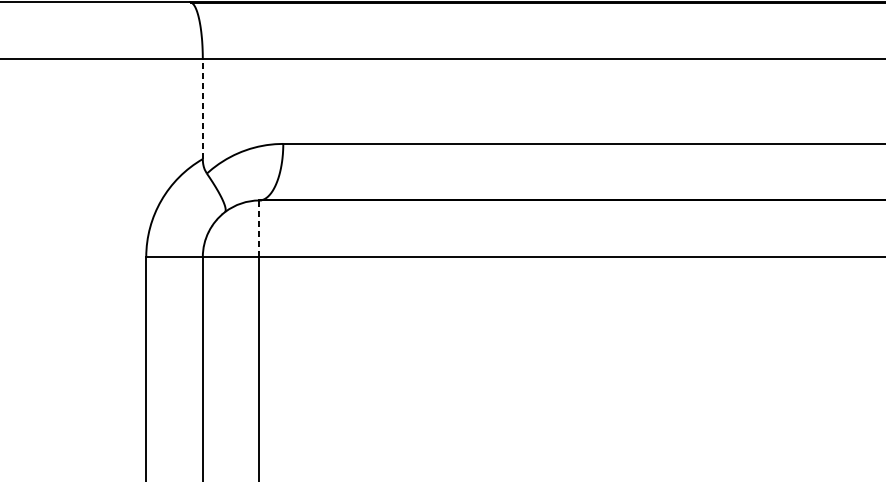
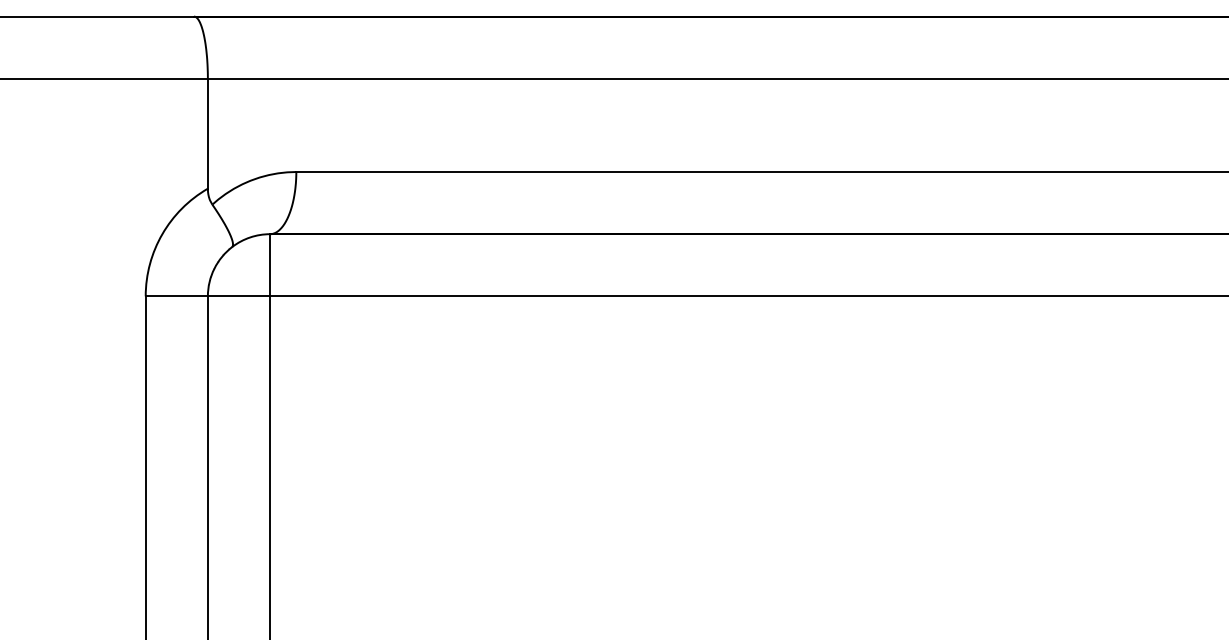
line: (202, 108) -> (207, 133), dashed -> solid
line: (259, 228) -> (270, 264), dashed -> solid

